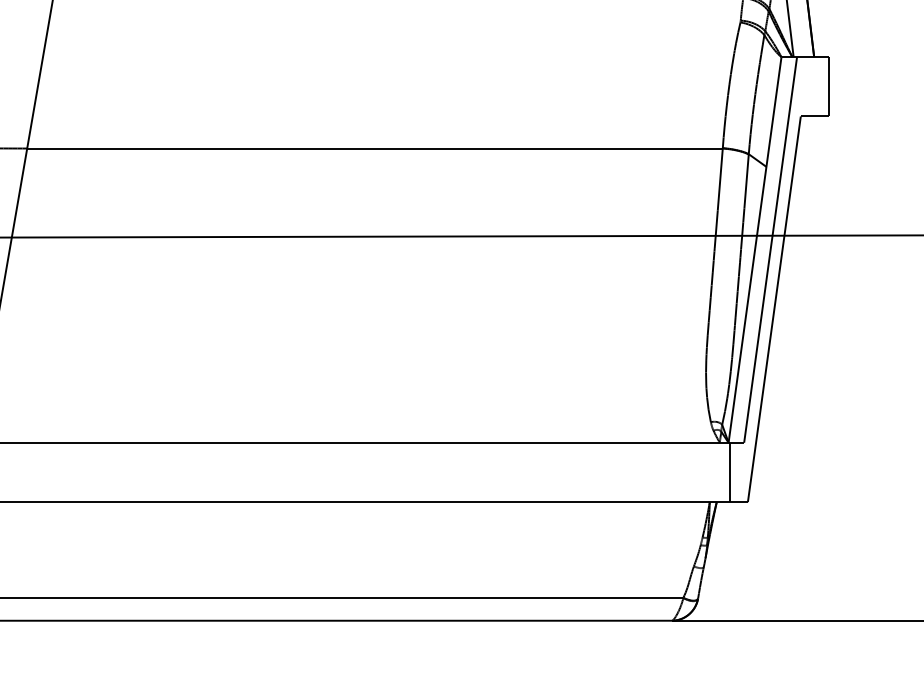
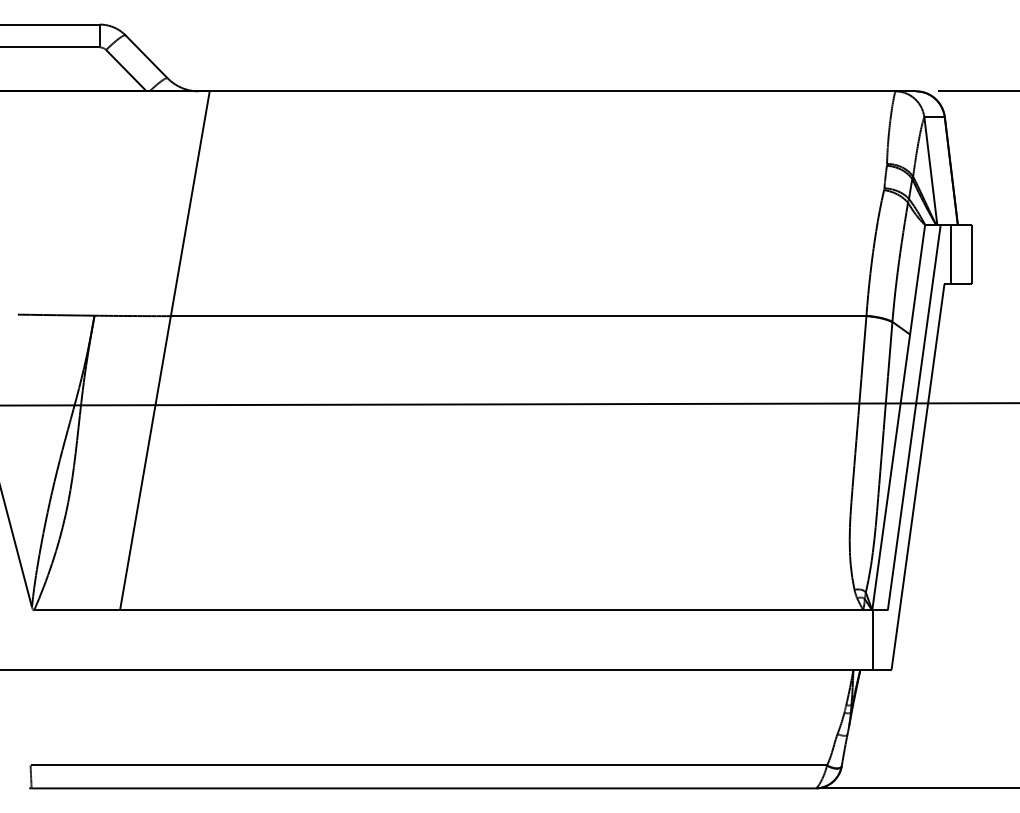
line: (806, 86) -> (950, 254), added

